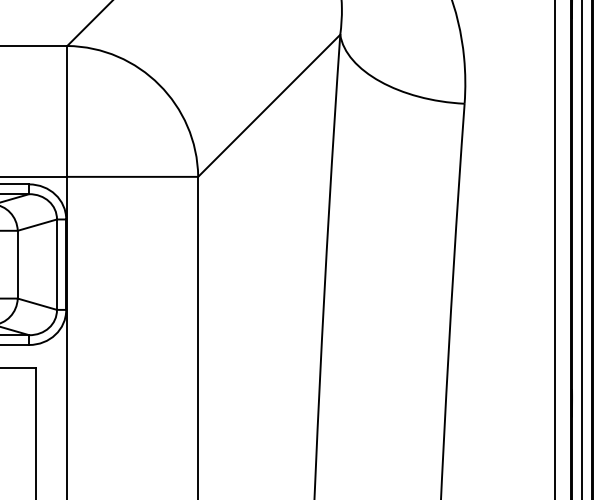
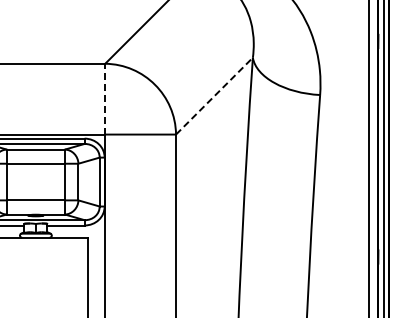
line: (269, 104) -> (214, 95), solid -> dashed
line: (67, 110) -> (105, 98), solid -> dashed

